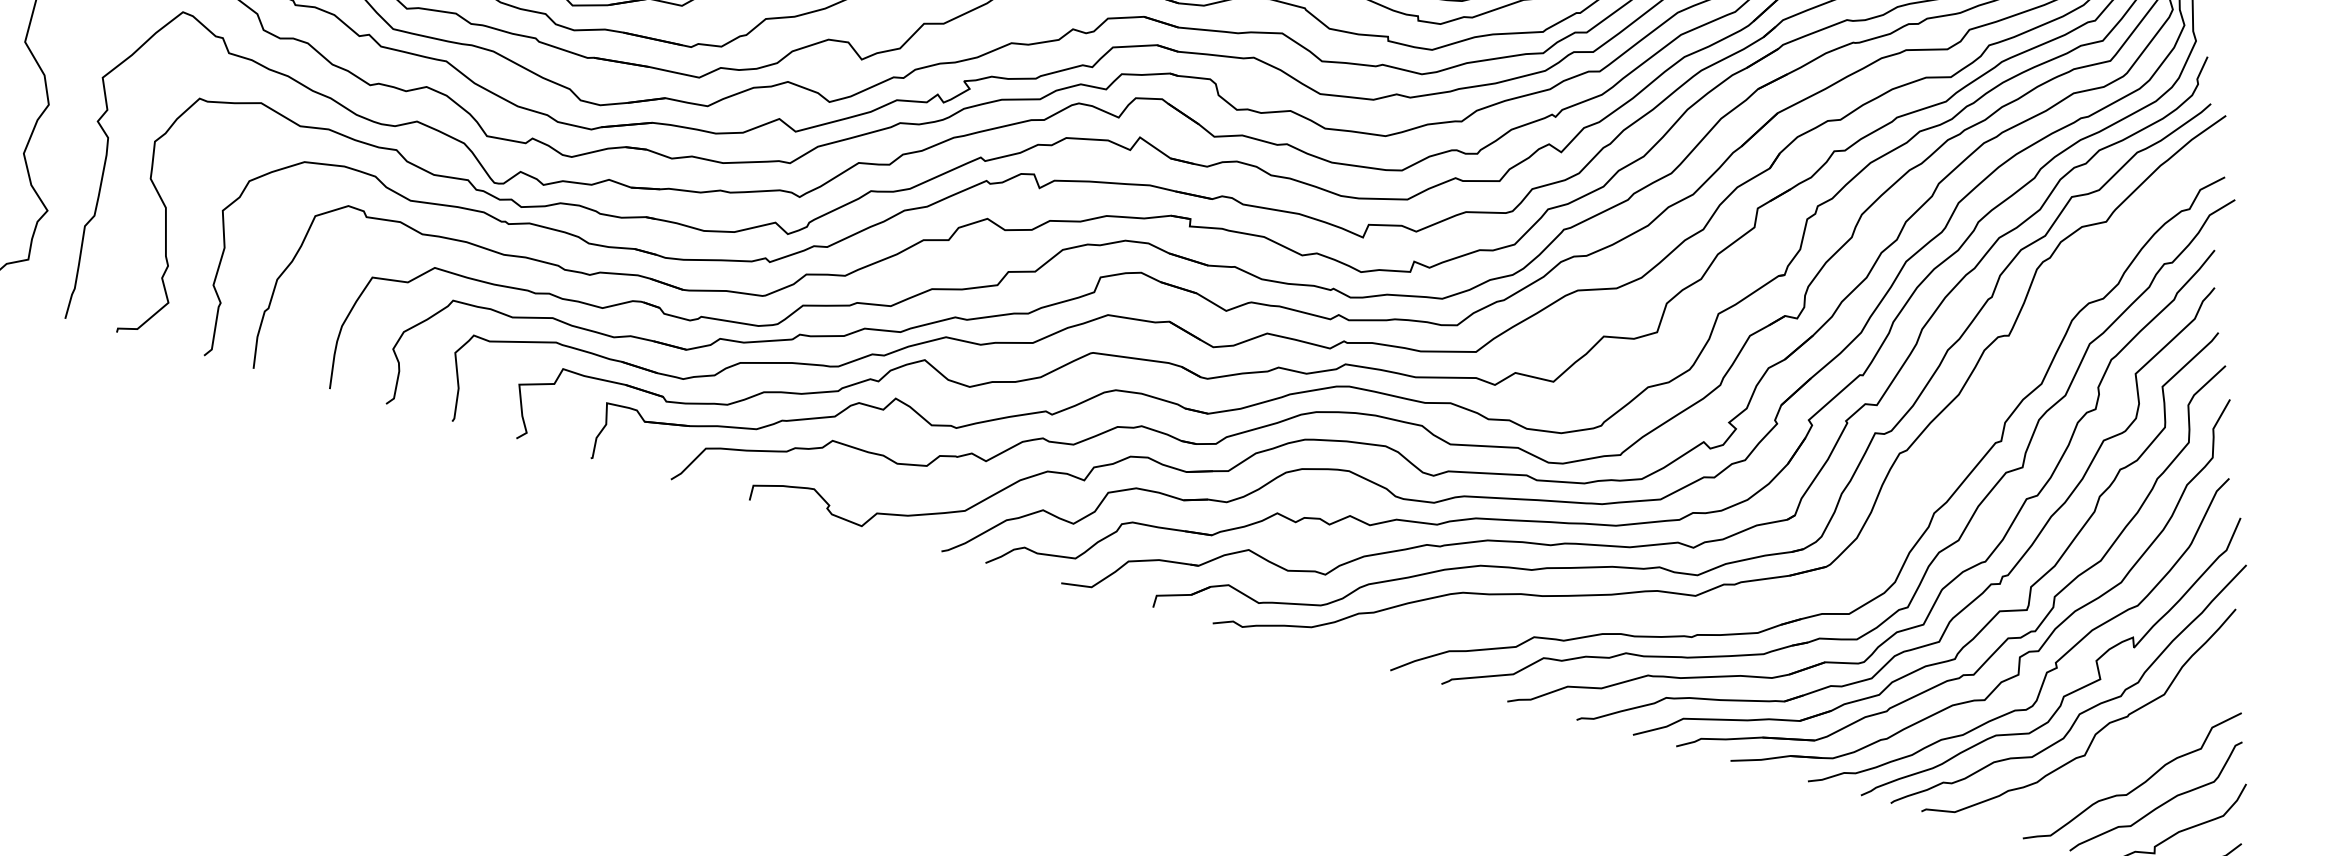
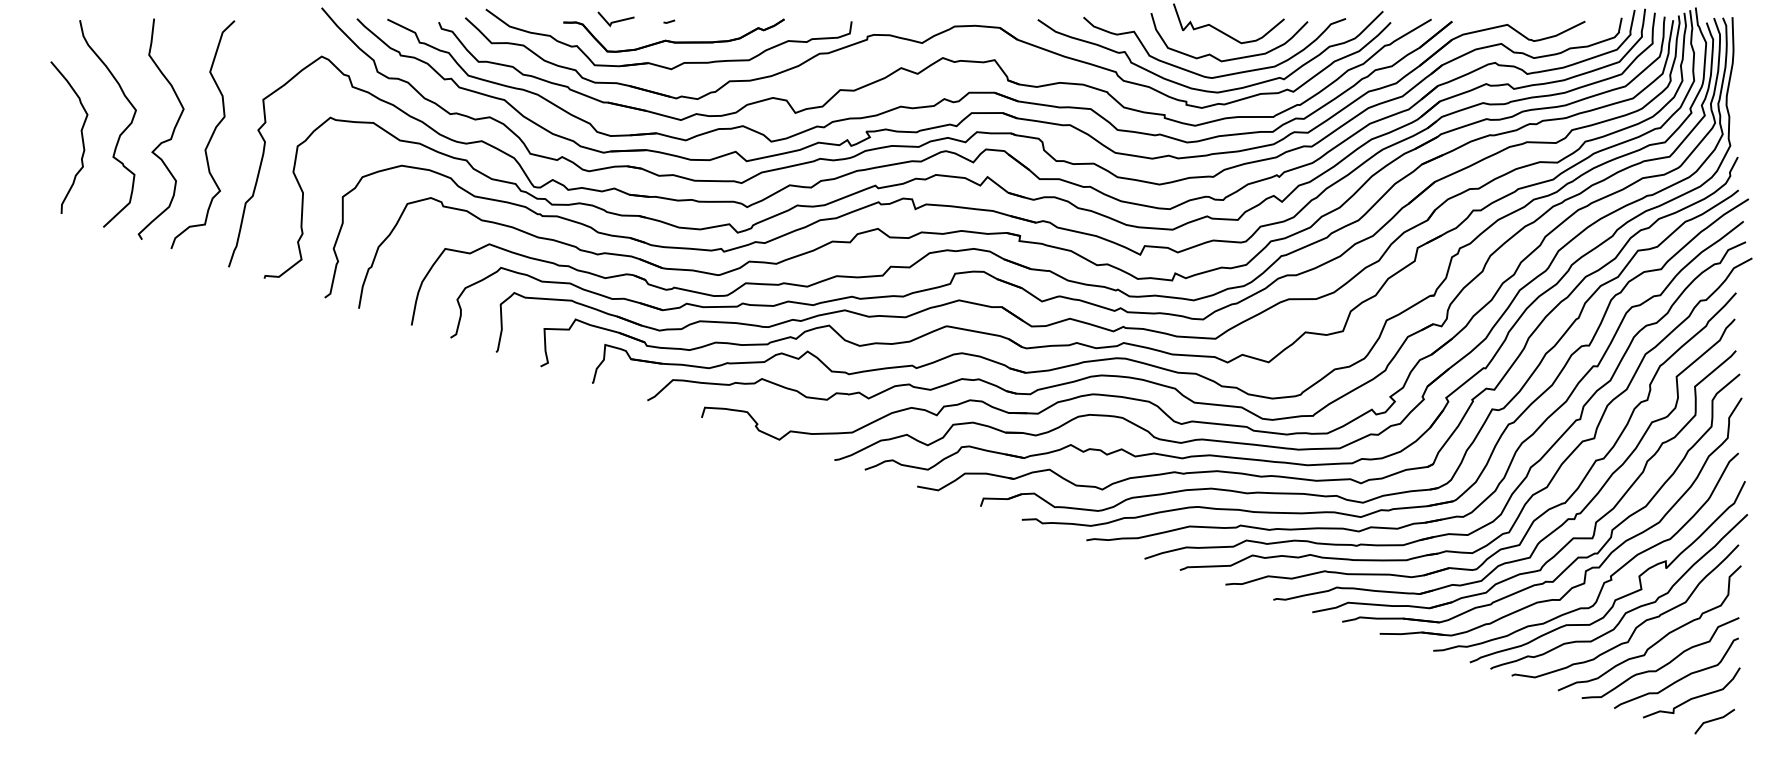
part: (1911, 490) -> (1515, 450), added
curve: (2125, 752) -> (1656, 641), added

